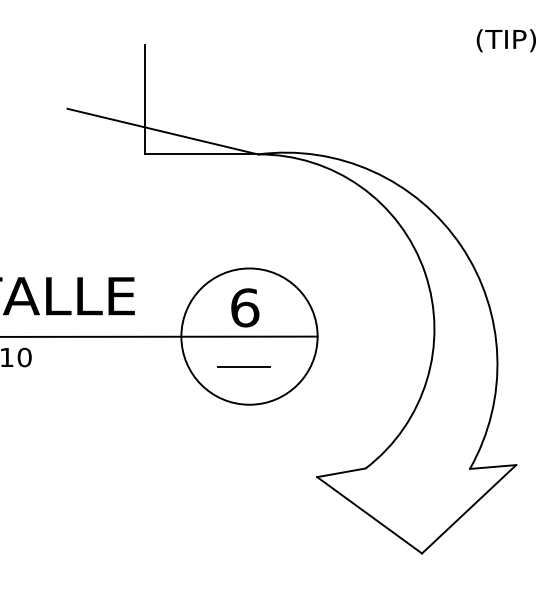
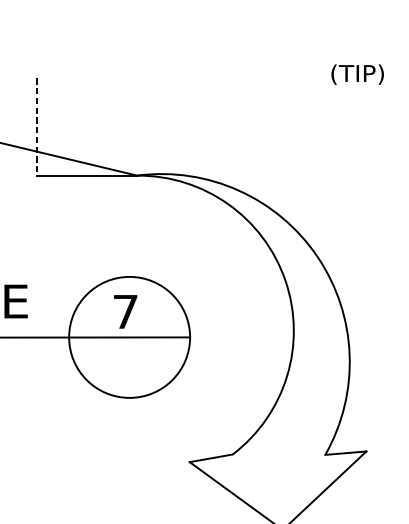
line: (145, 99) -> (37, 126), solid -> dashed
text: (245, 307) -> (126, 311), 6 -> 7
line: (243, 366) -> (124, 363), removed

